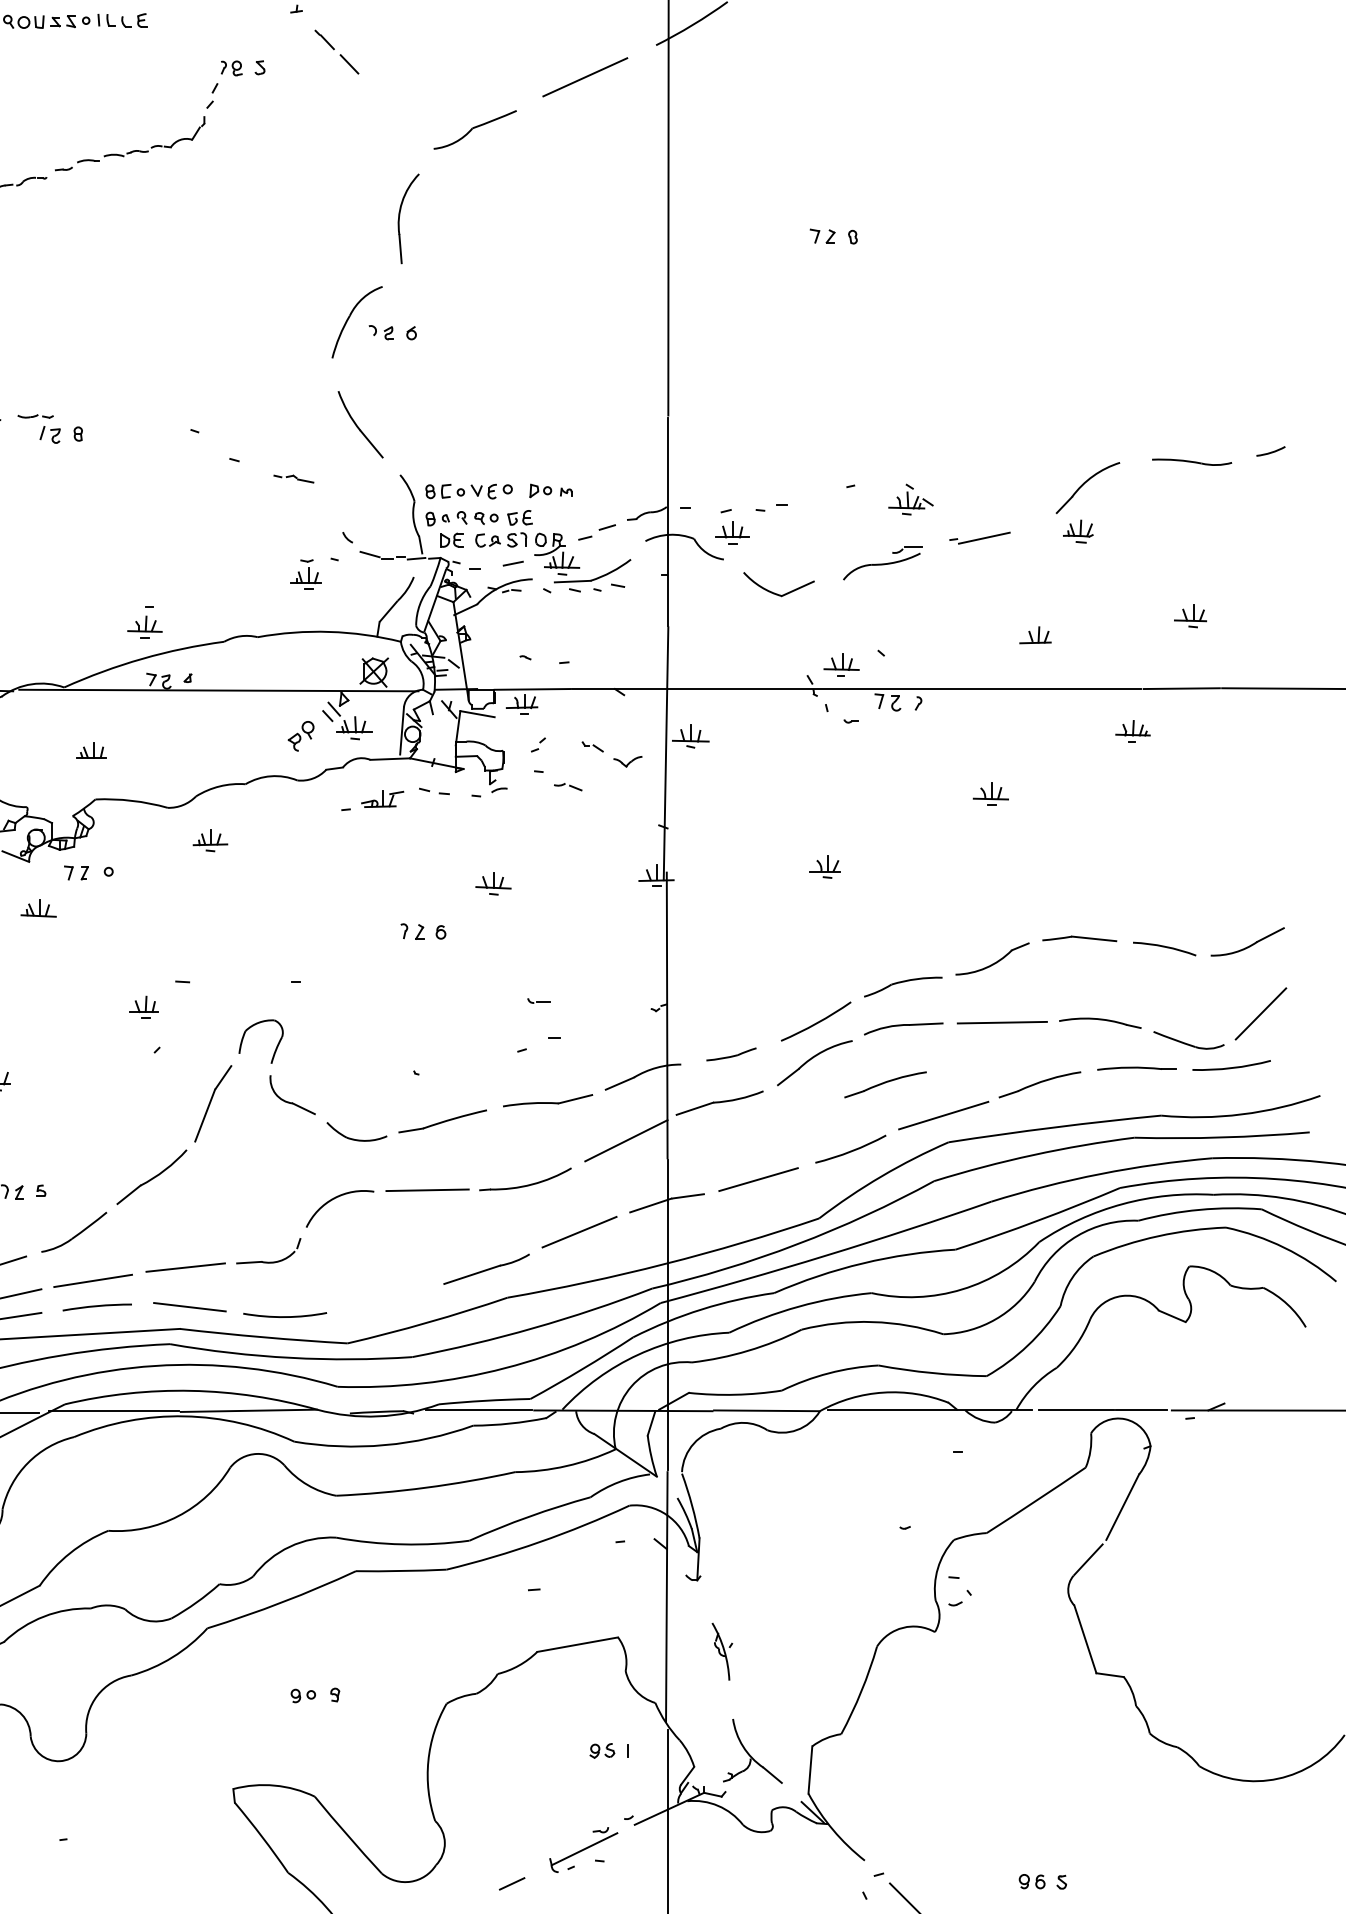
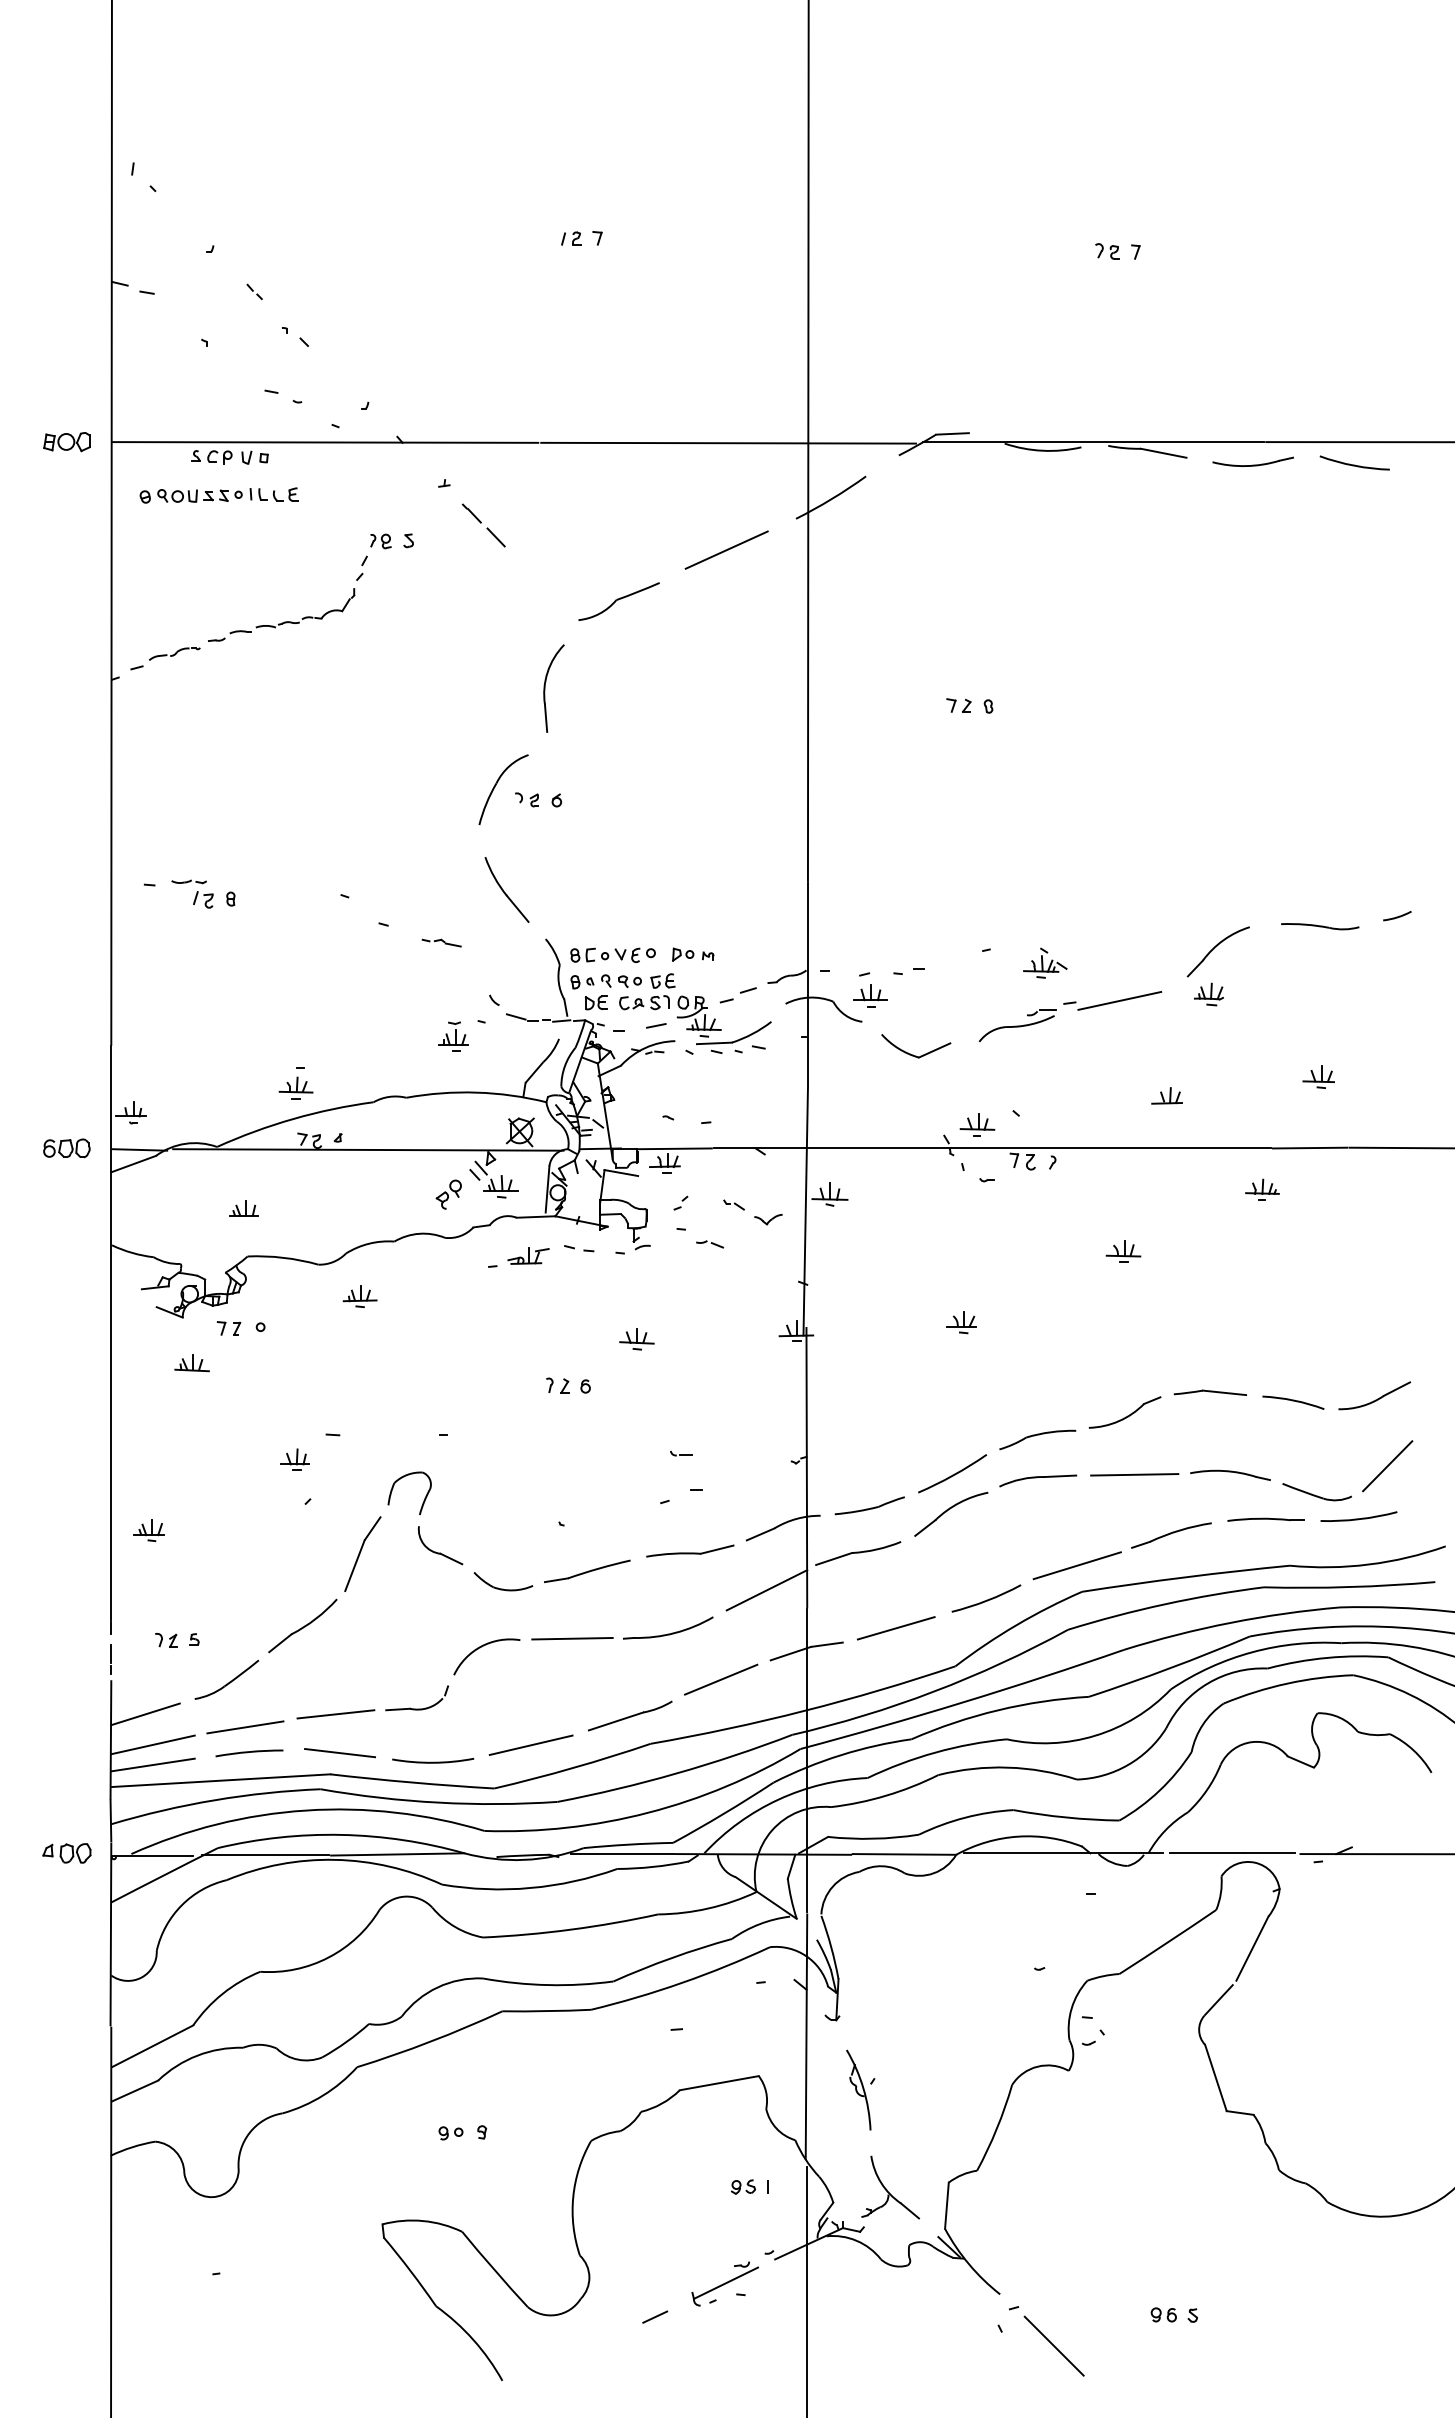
part: (979, 537) -> (1112, 1000), size x1.67
part: (731, 1054) -> (869, 1505), size x1.43
part: (885, 1084) -> (1020, 1535), removed
line: (384, 1298) -> (530, 1744), added
part: (722, 1651) -> (860, 2089), size x1.43

